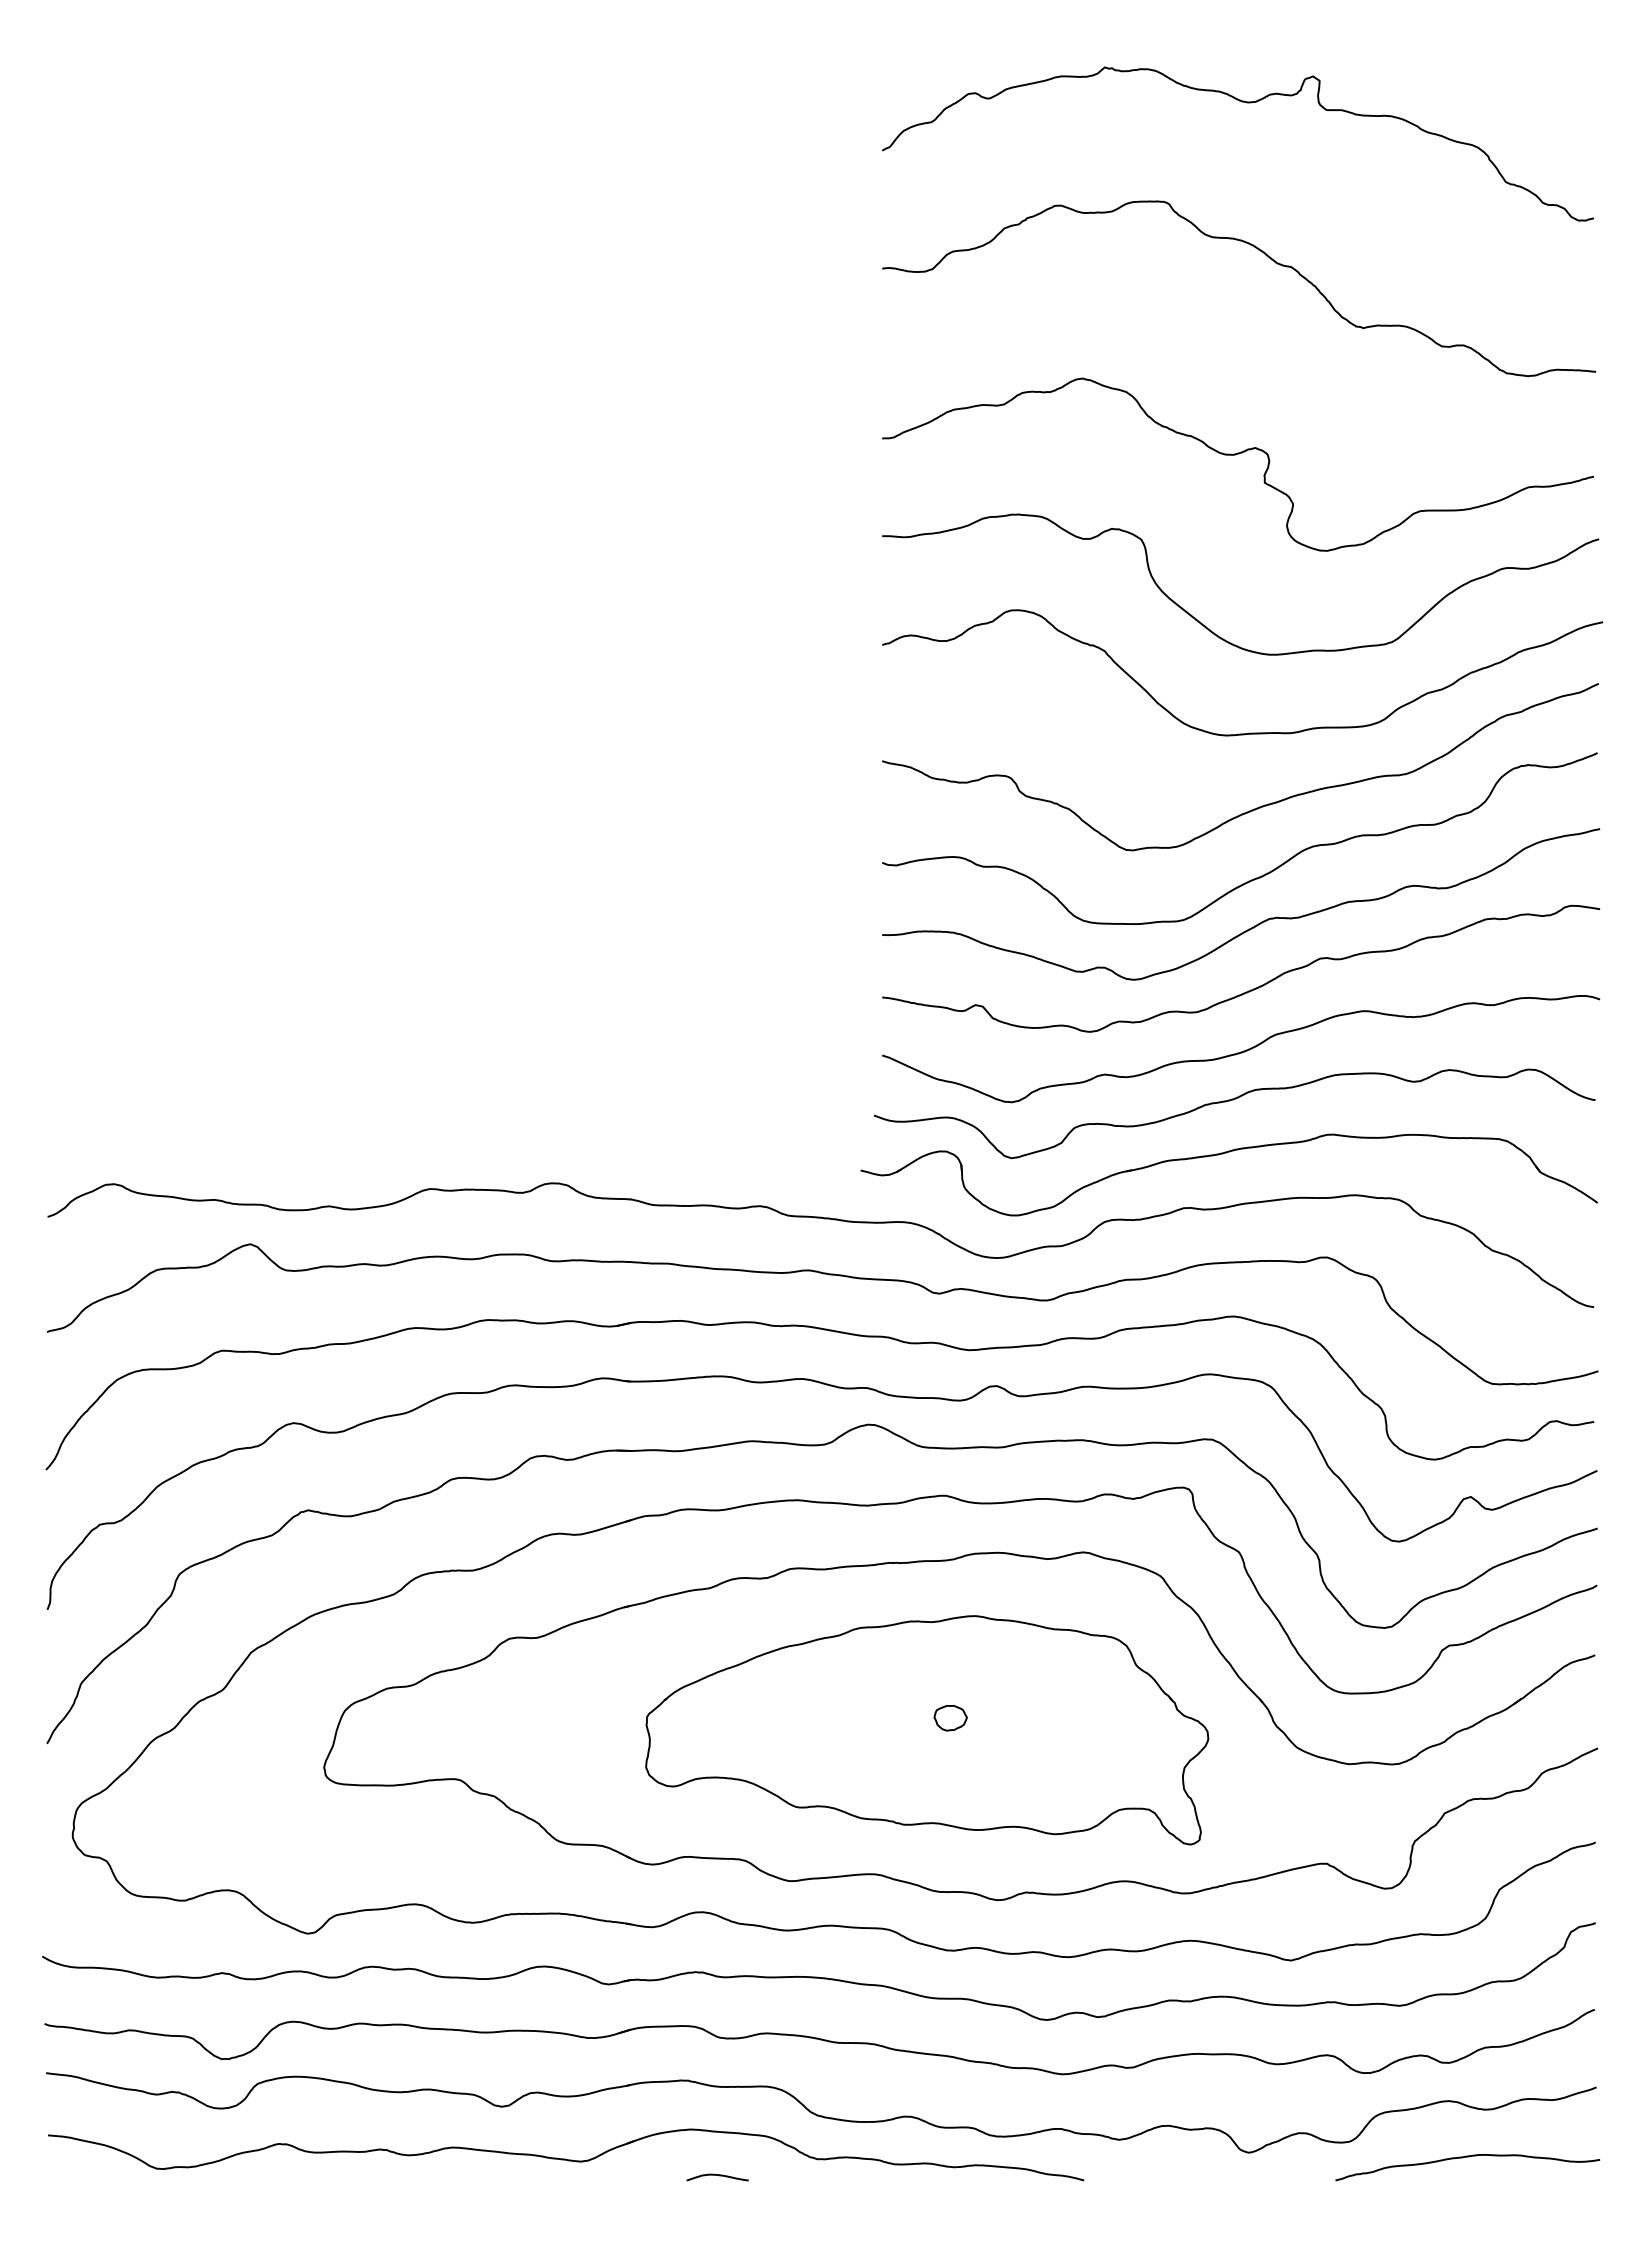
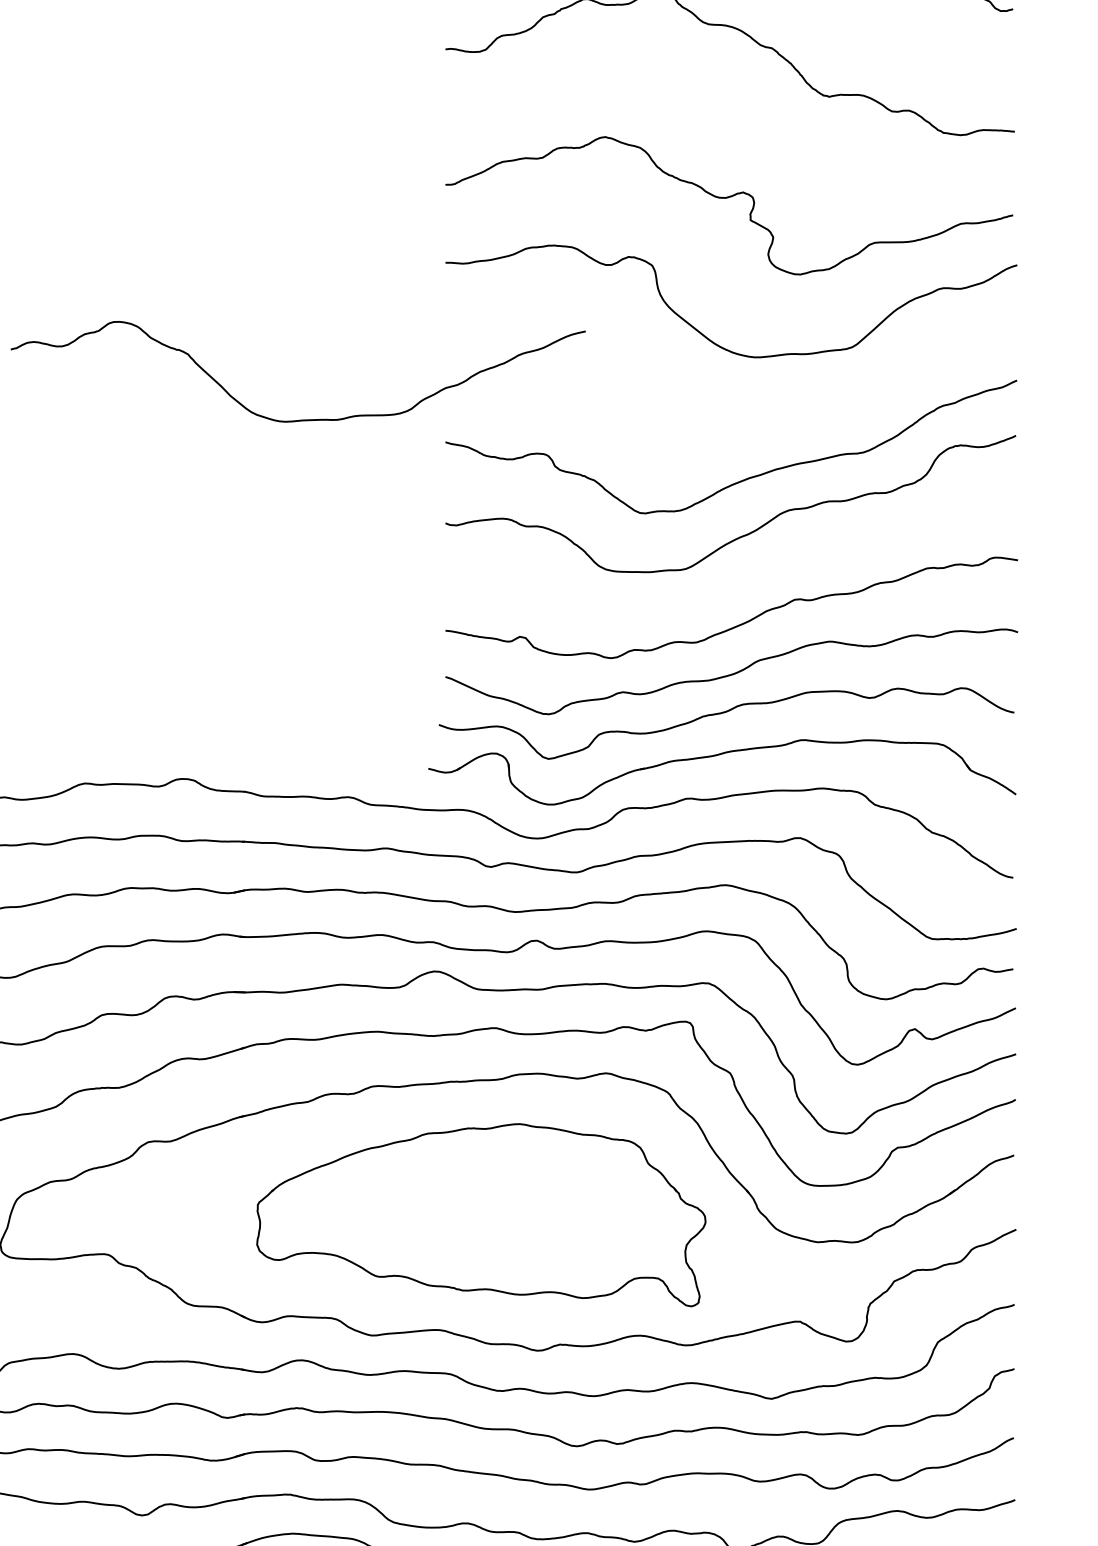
curve: (1249, 732) -> (303, 419), moved
curve: (1254, 925) -> (742, 573), removed
part: (950, 1718) -> (499, 1205), removed

